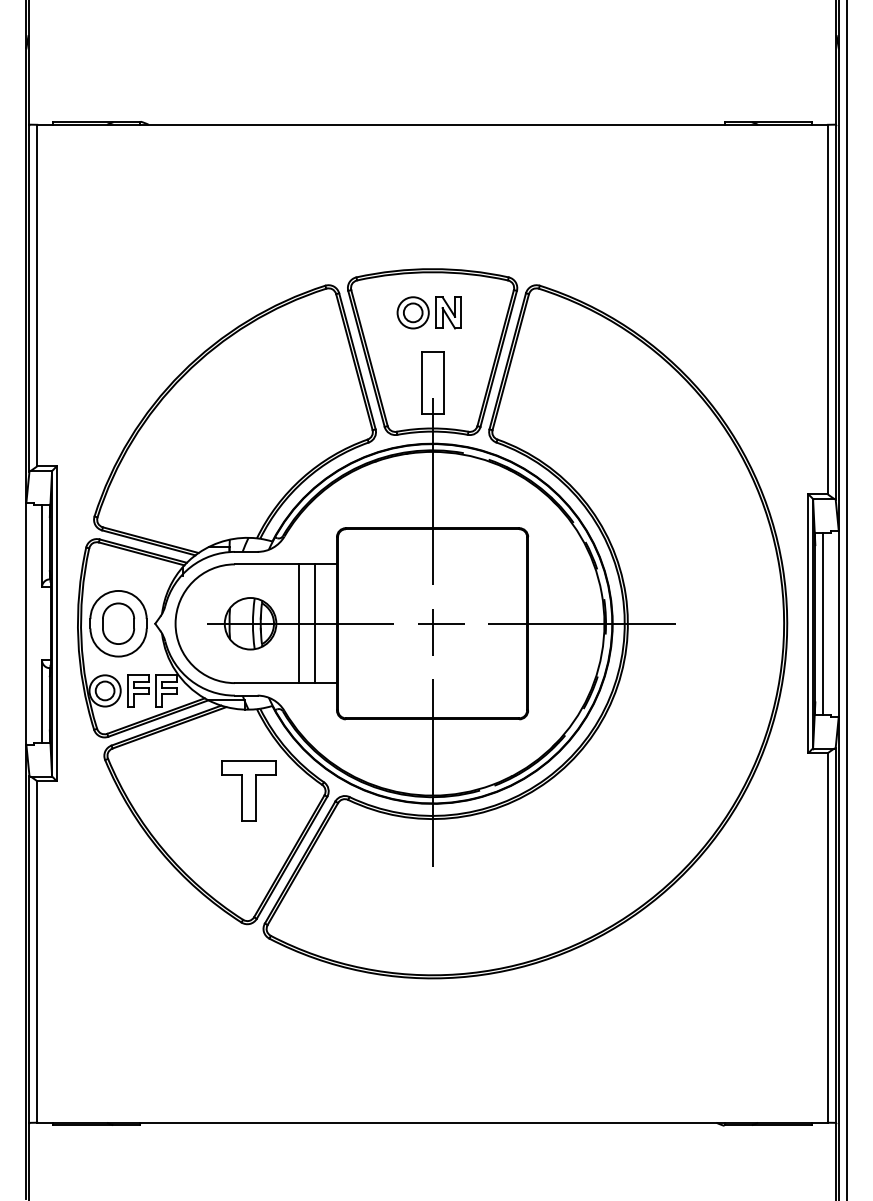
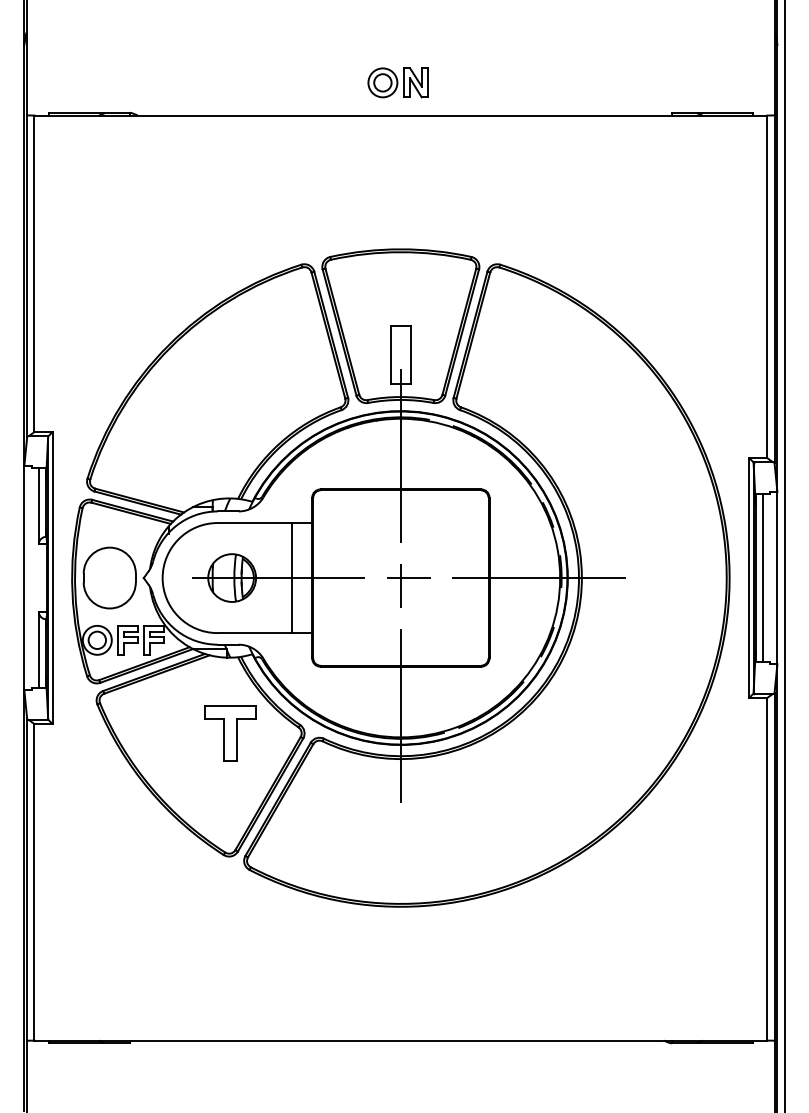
part: (428, 312) -> (397, 82), moved
part: (118, 623) -> (109, 577), removed
line: (299, 624) -> (277, 578), removed

